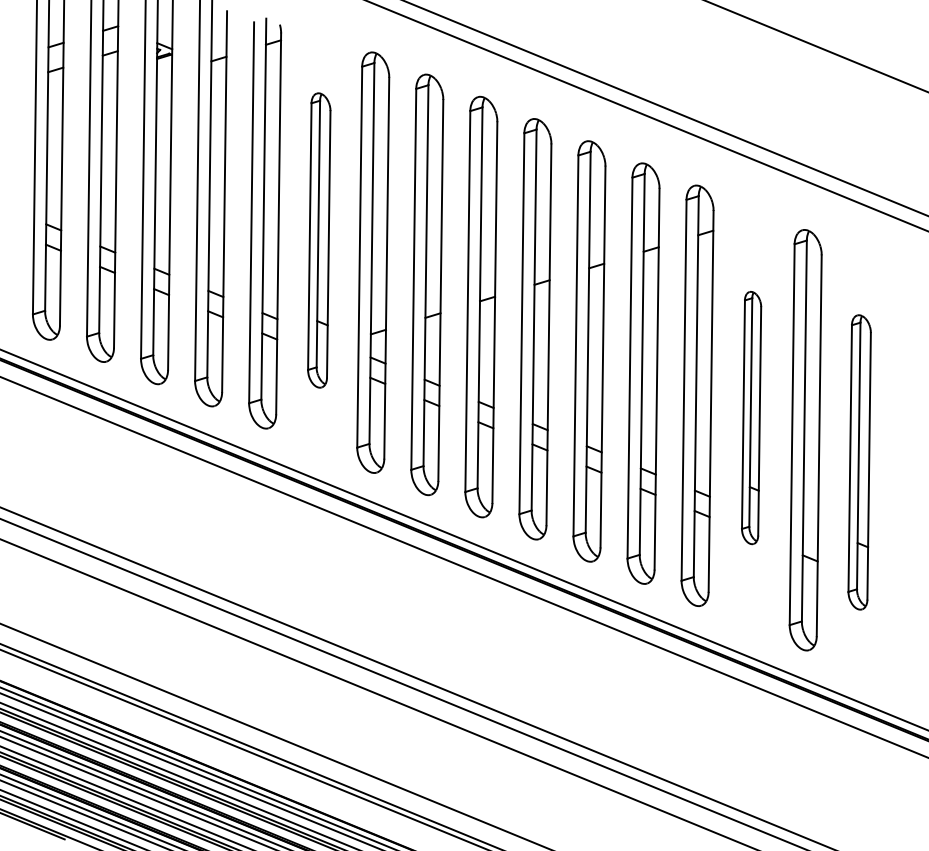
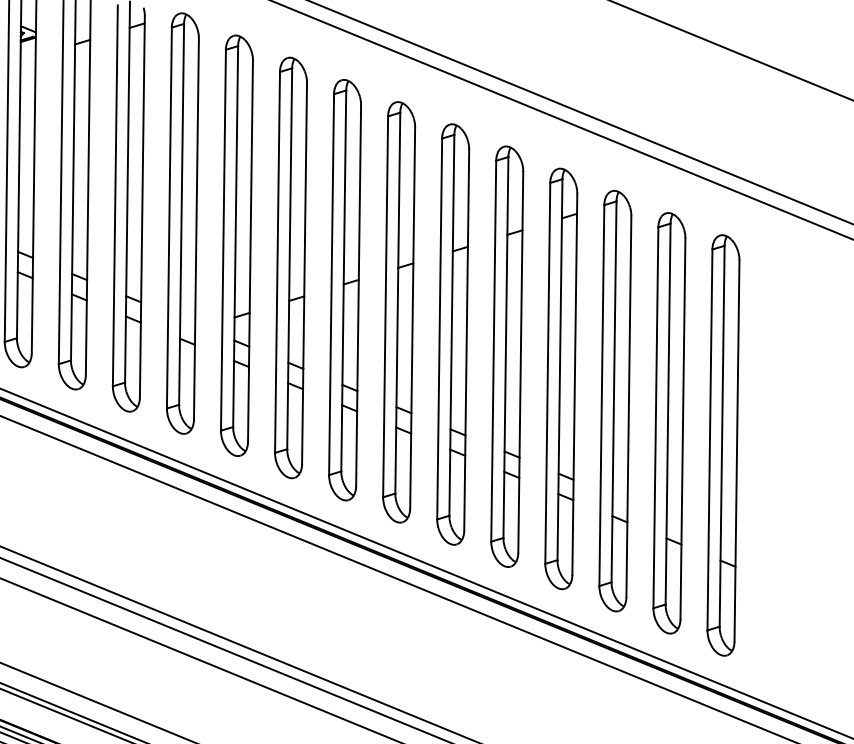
part: (319, 240) -> (183, 223), size x1.43
part: (751, 417) -> (615, 400), size x1.67
part: (859, 462) -> (723, 445), size x1.43

